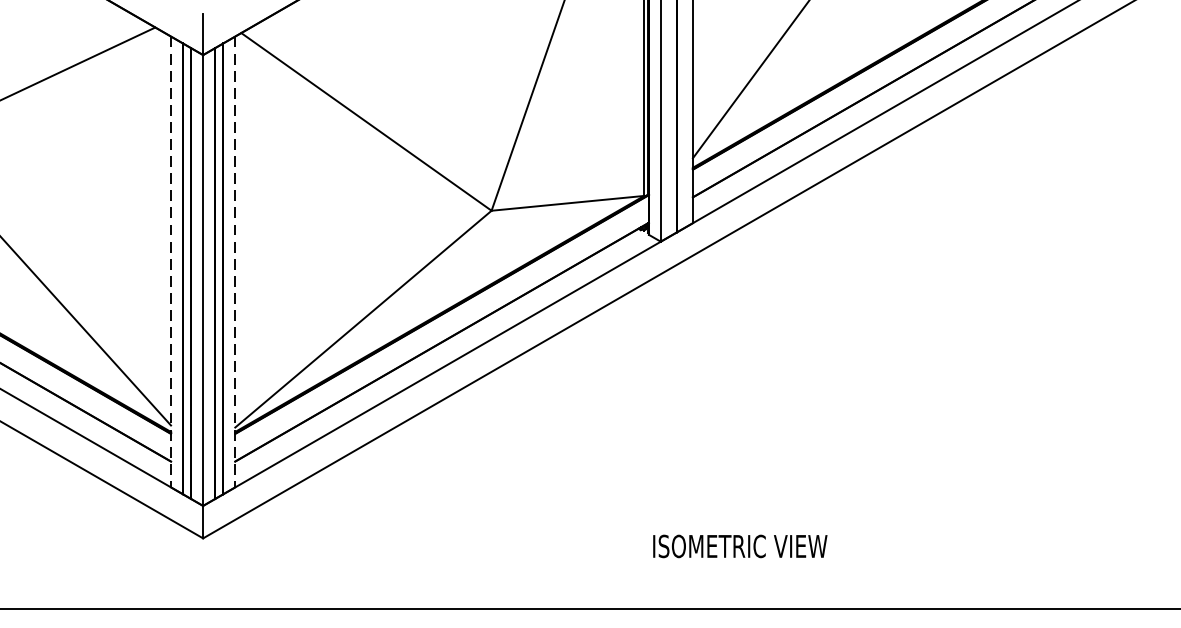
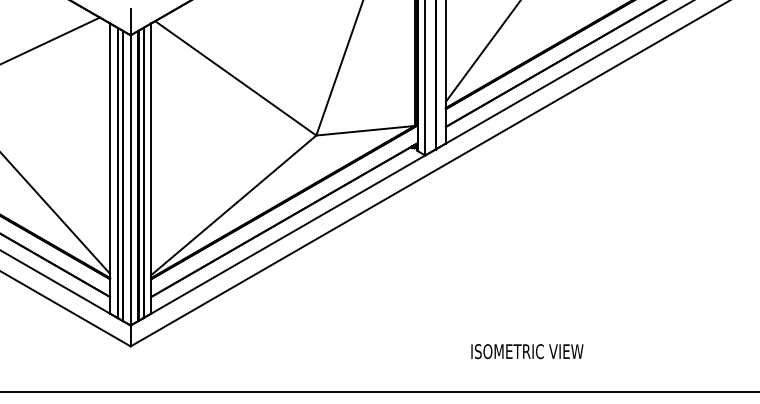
line: (171, 263) -> (110, 169), dashed -> solid
line: (235, 263) -> (151, 169), dashed -> solid
text: (740, 546) -> (527, 351), moved

